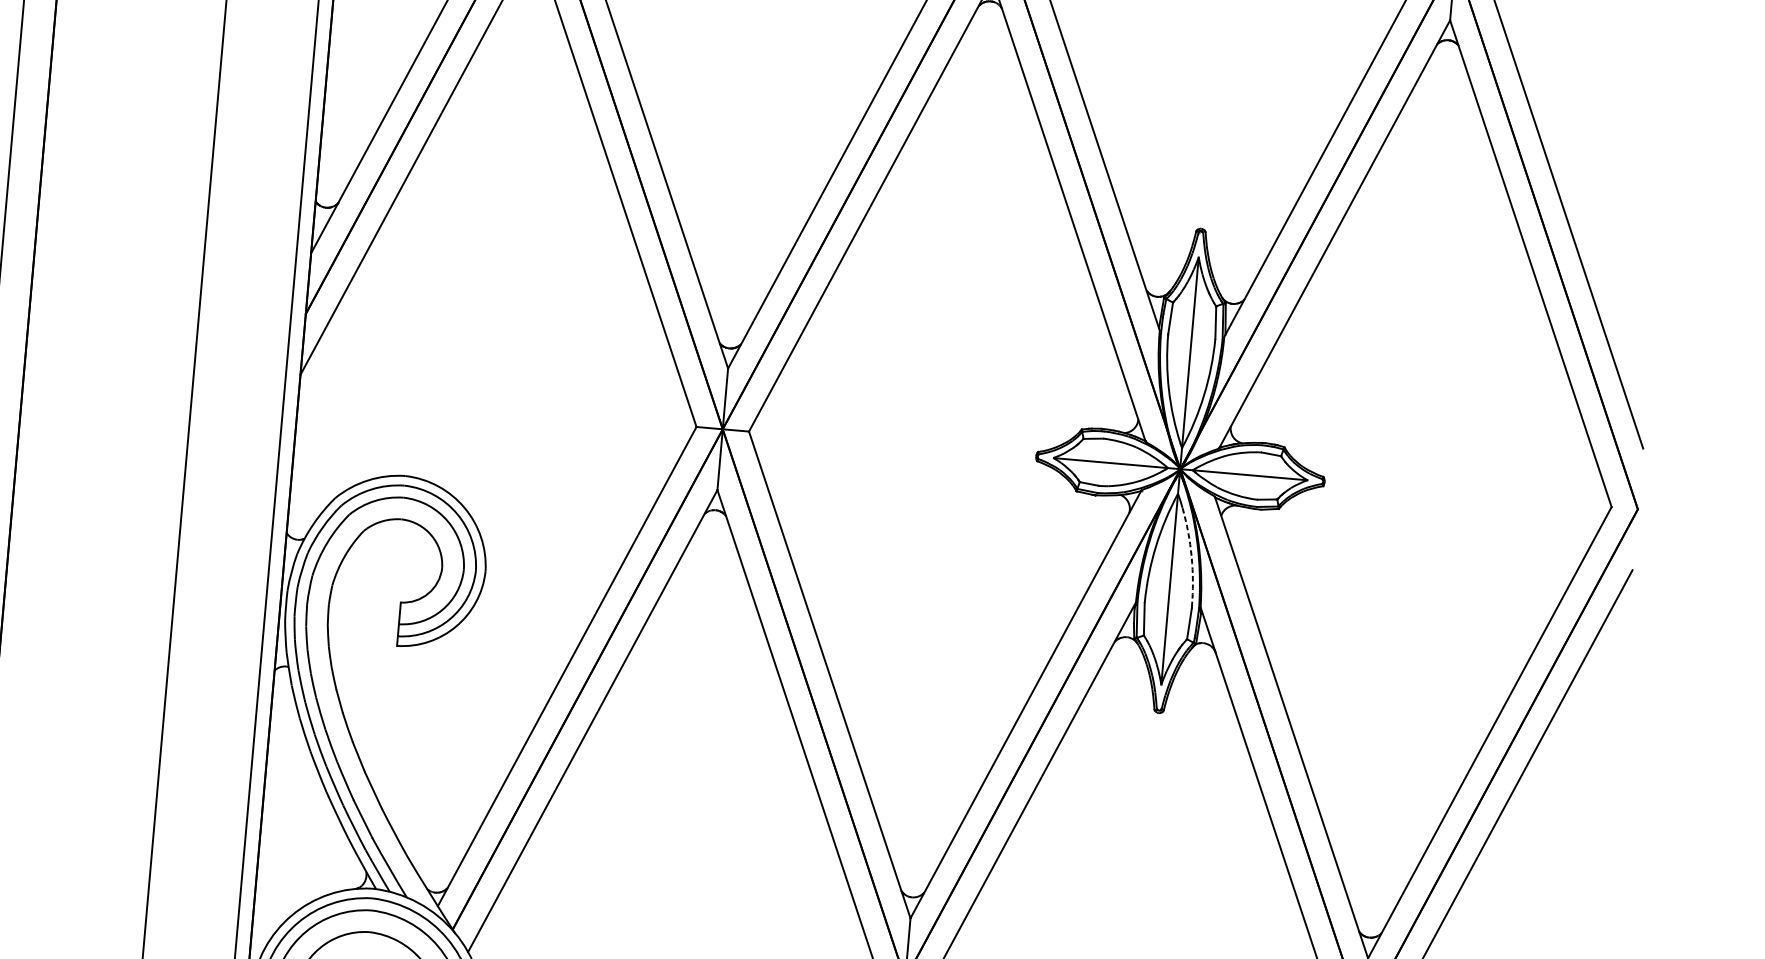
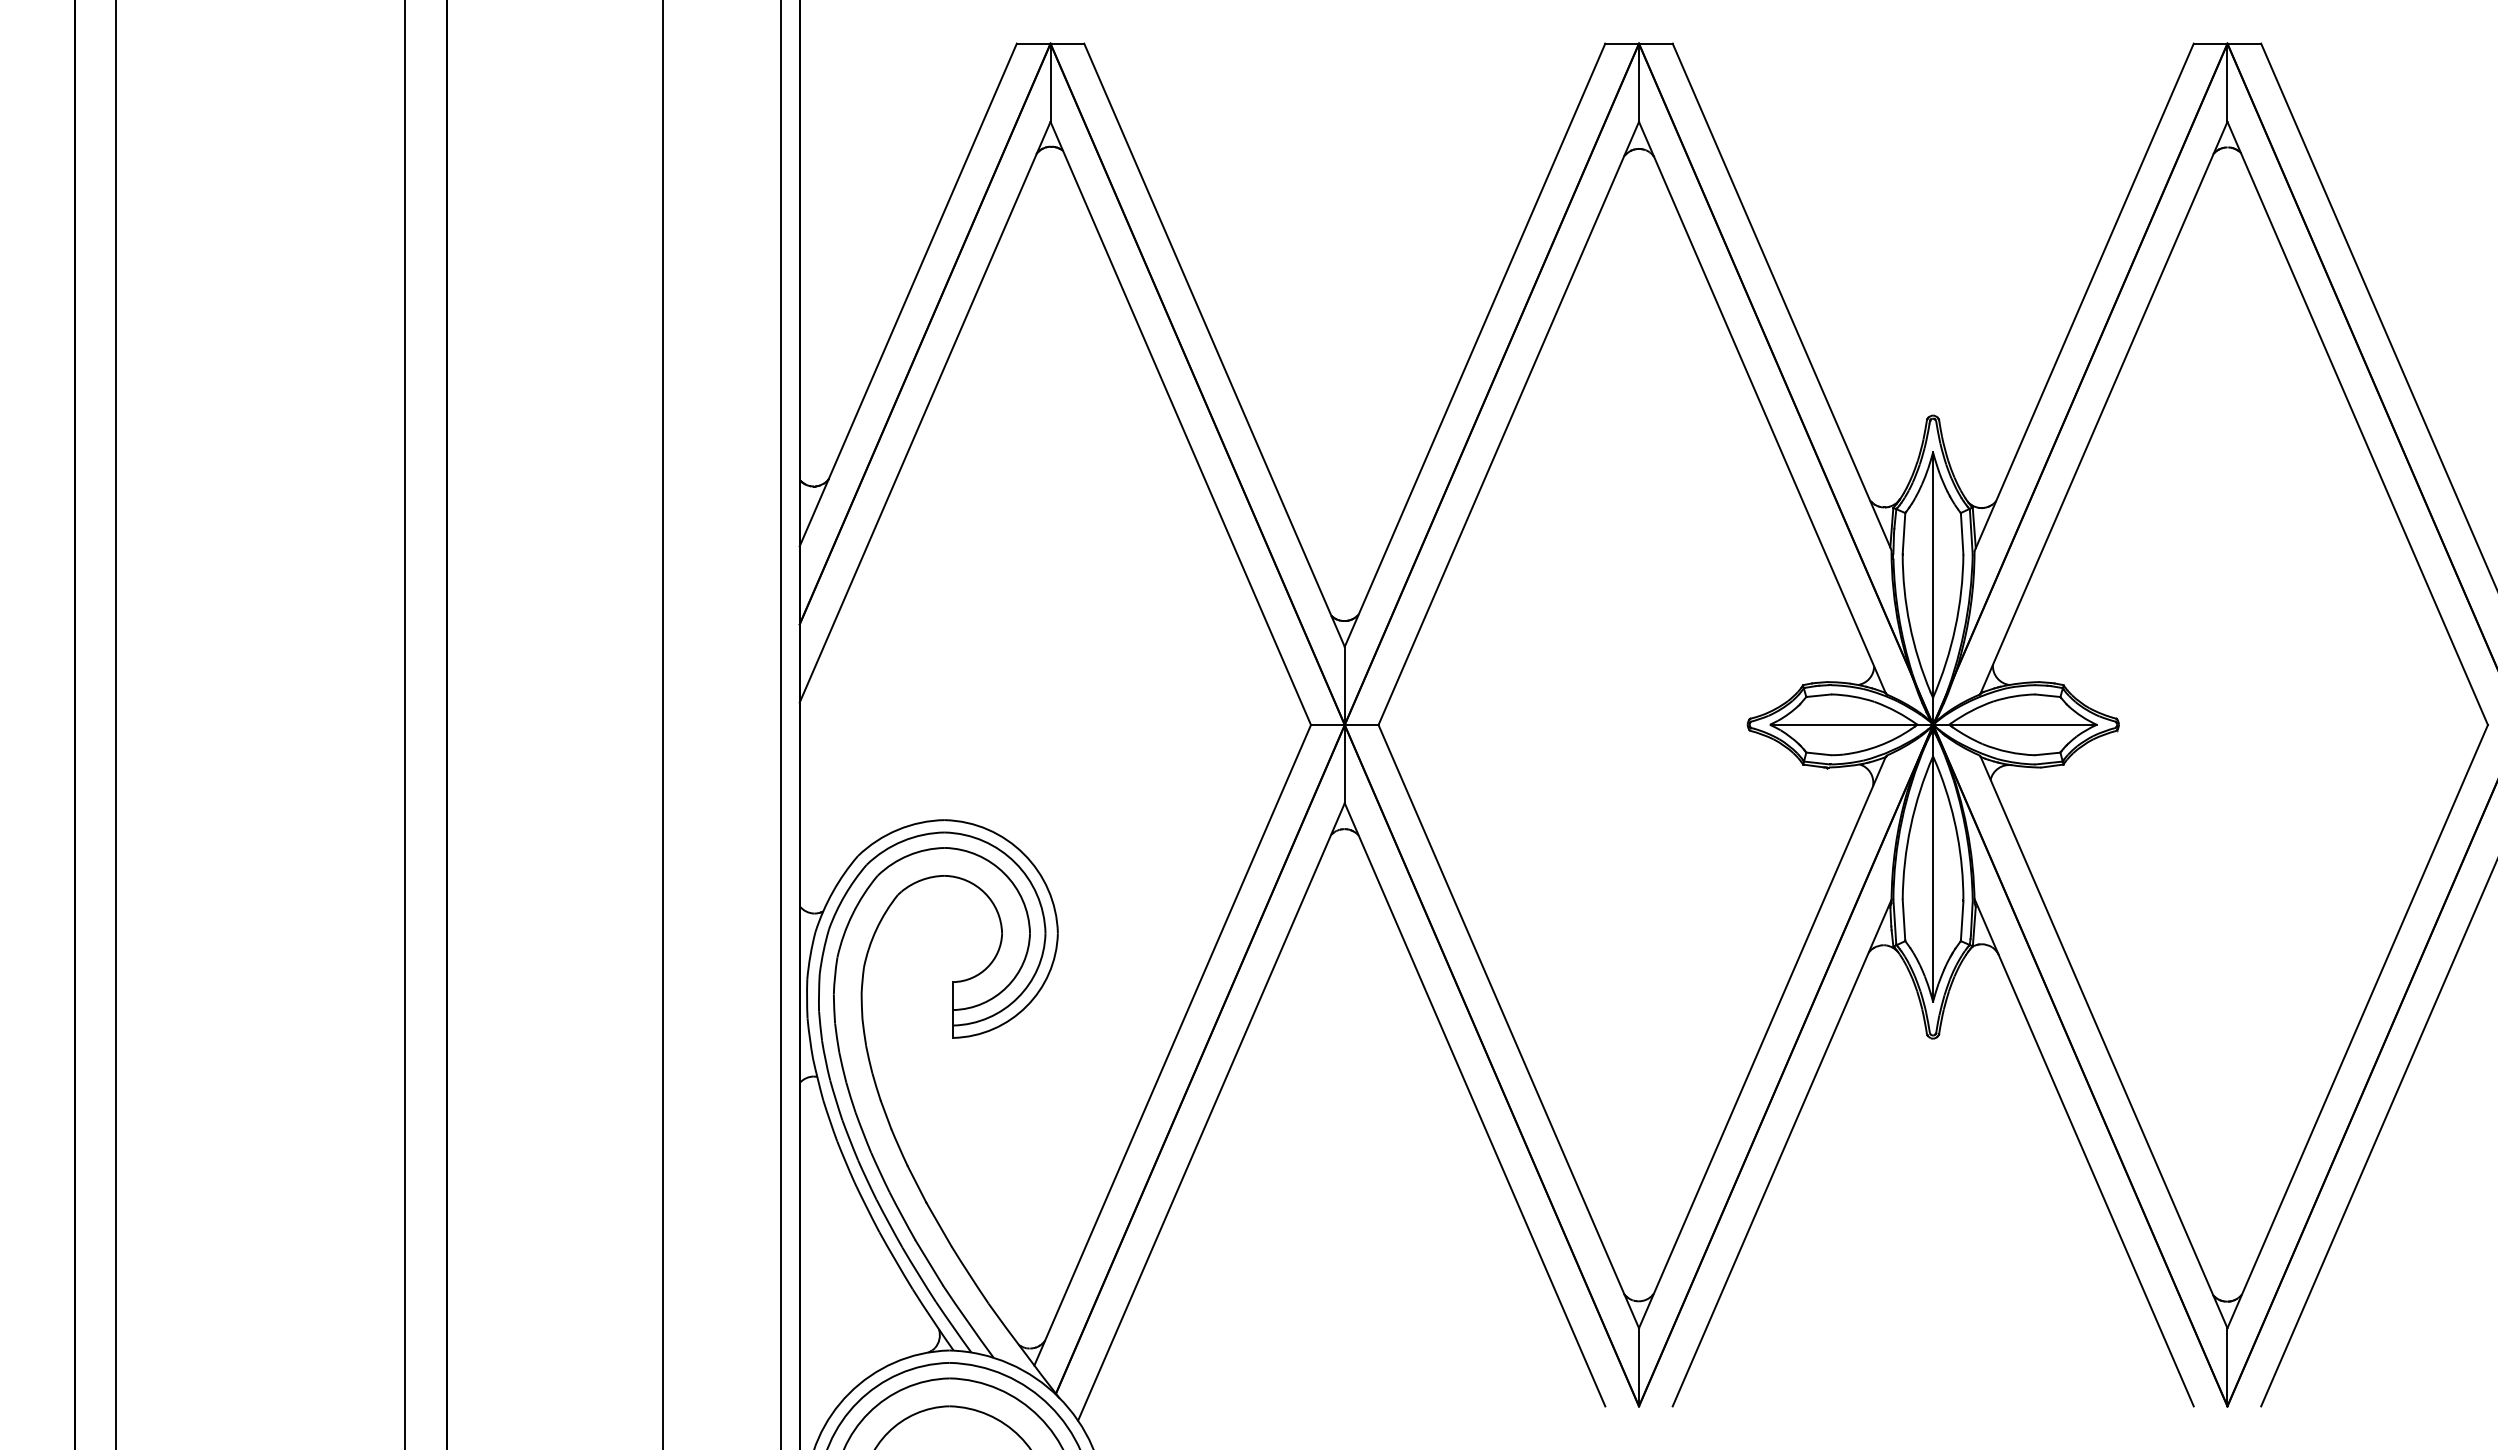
arc: (1191, 556) -> (1957, 835), dashed -> solid

